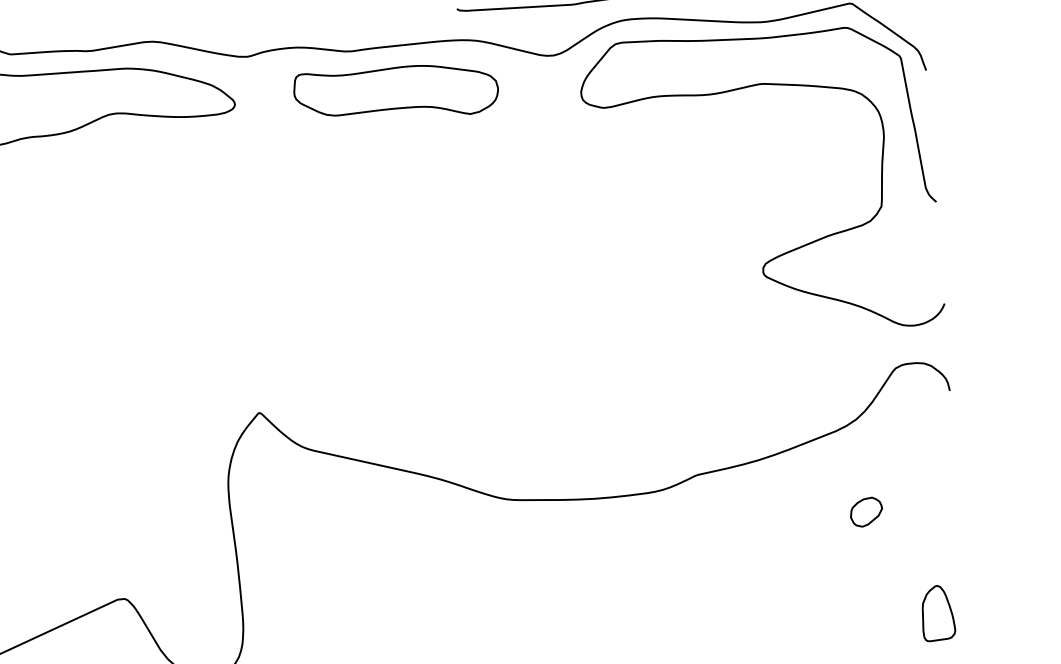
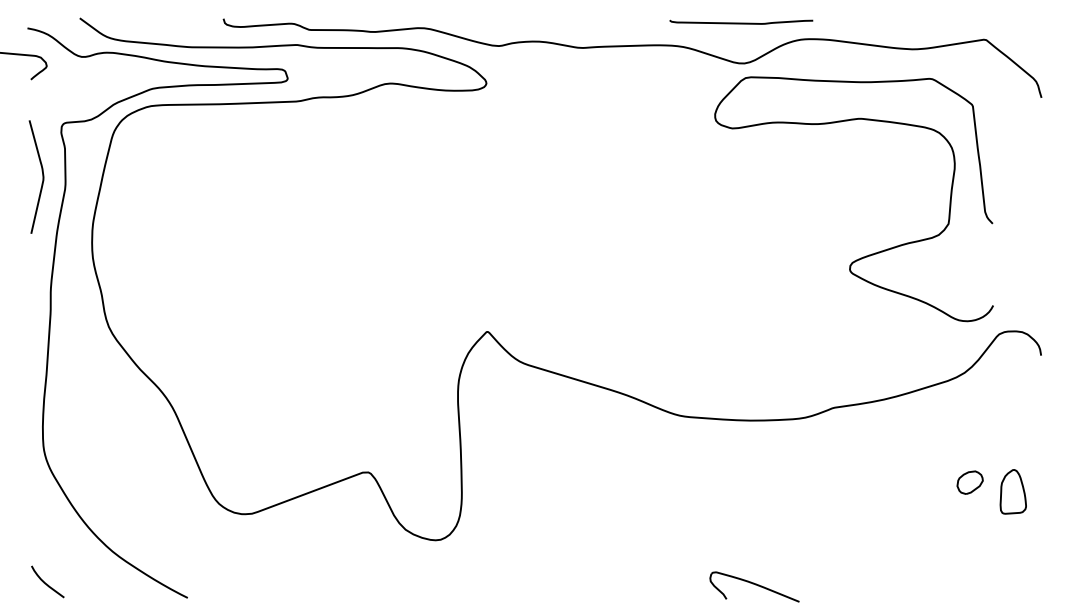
part: (395, 93) -> (615, 84), removed
curve: (789, 250) -> (872, 253), moved
part: (865, 512) -> (969, 482), moved
part: (936, 612) -> (1012, 491), moved

